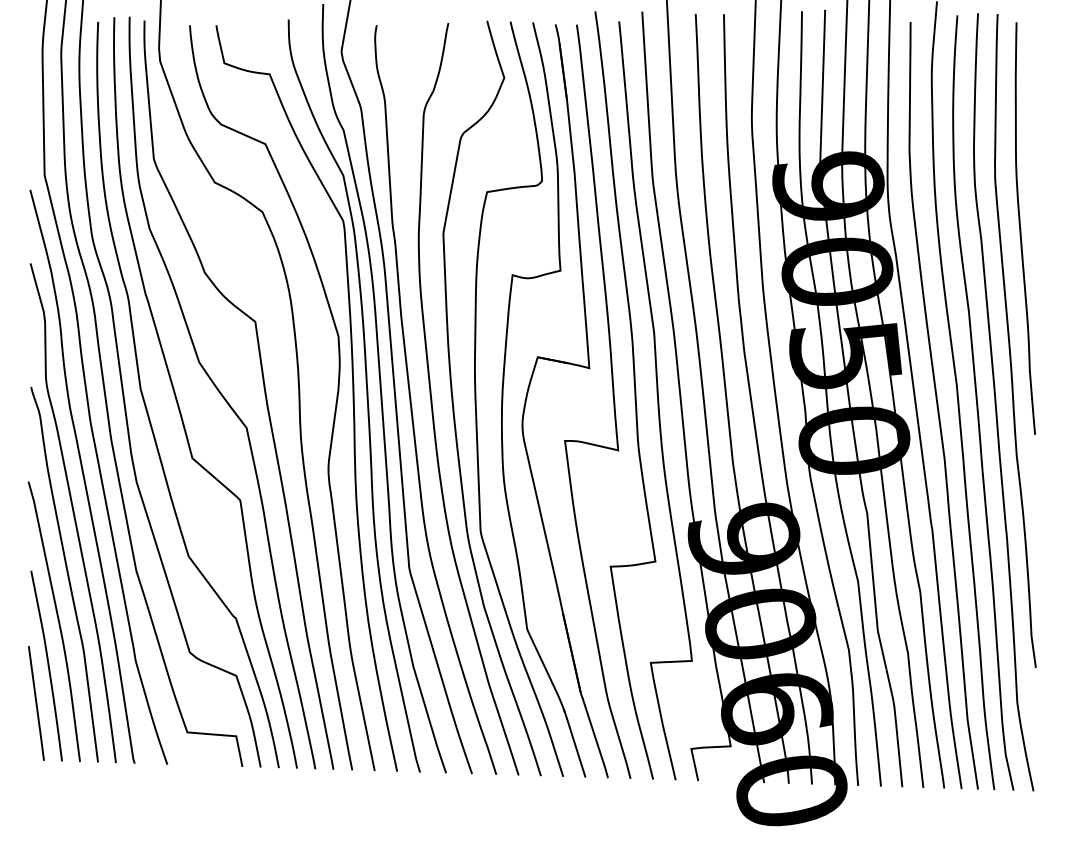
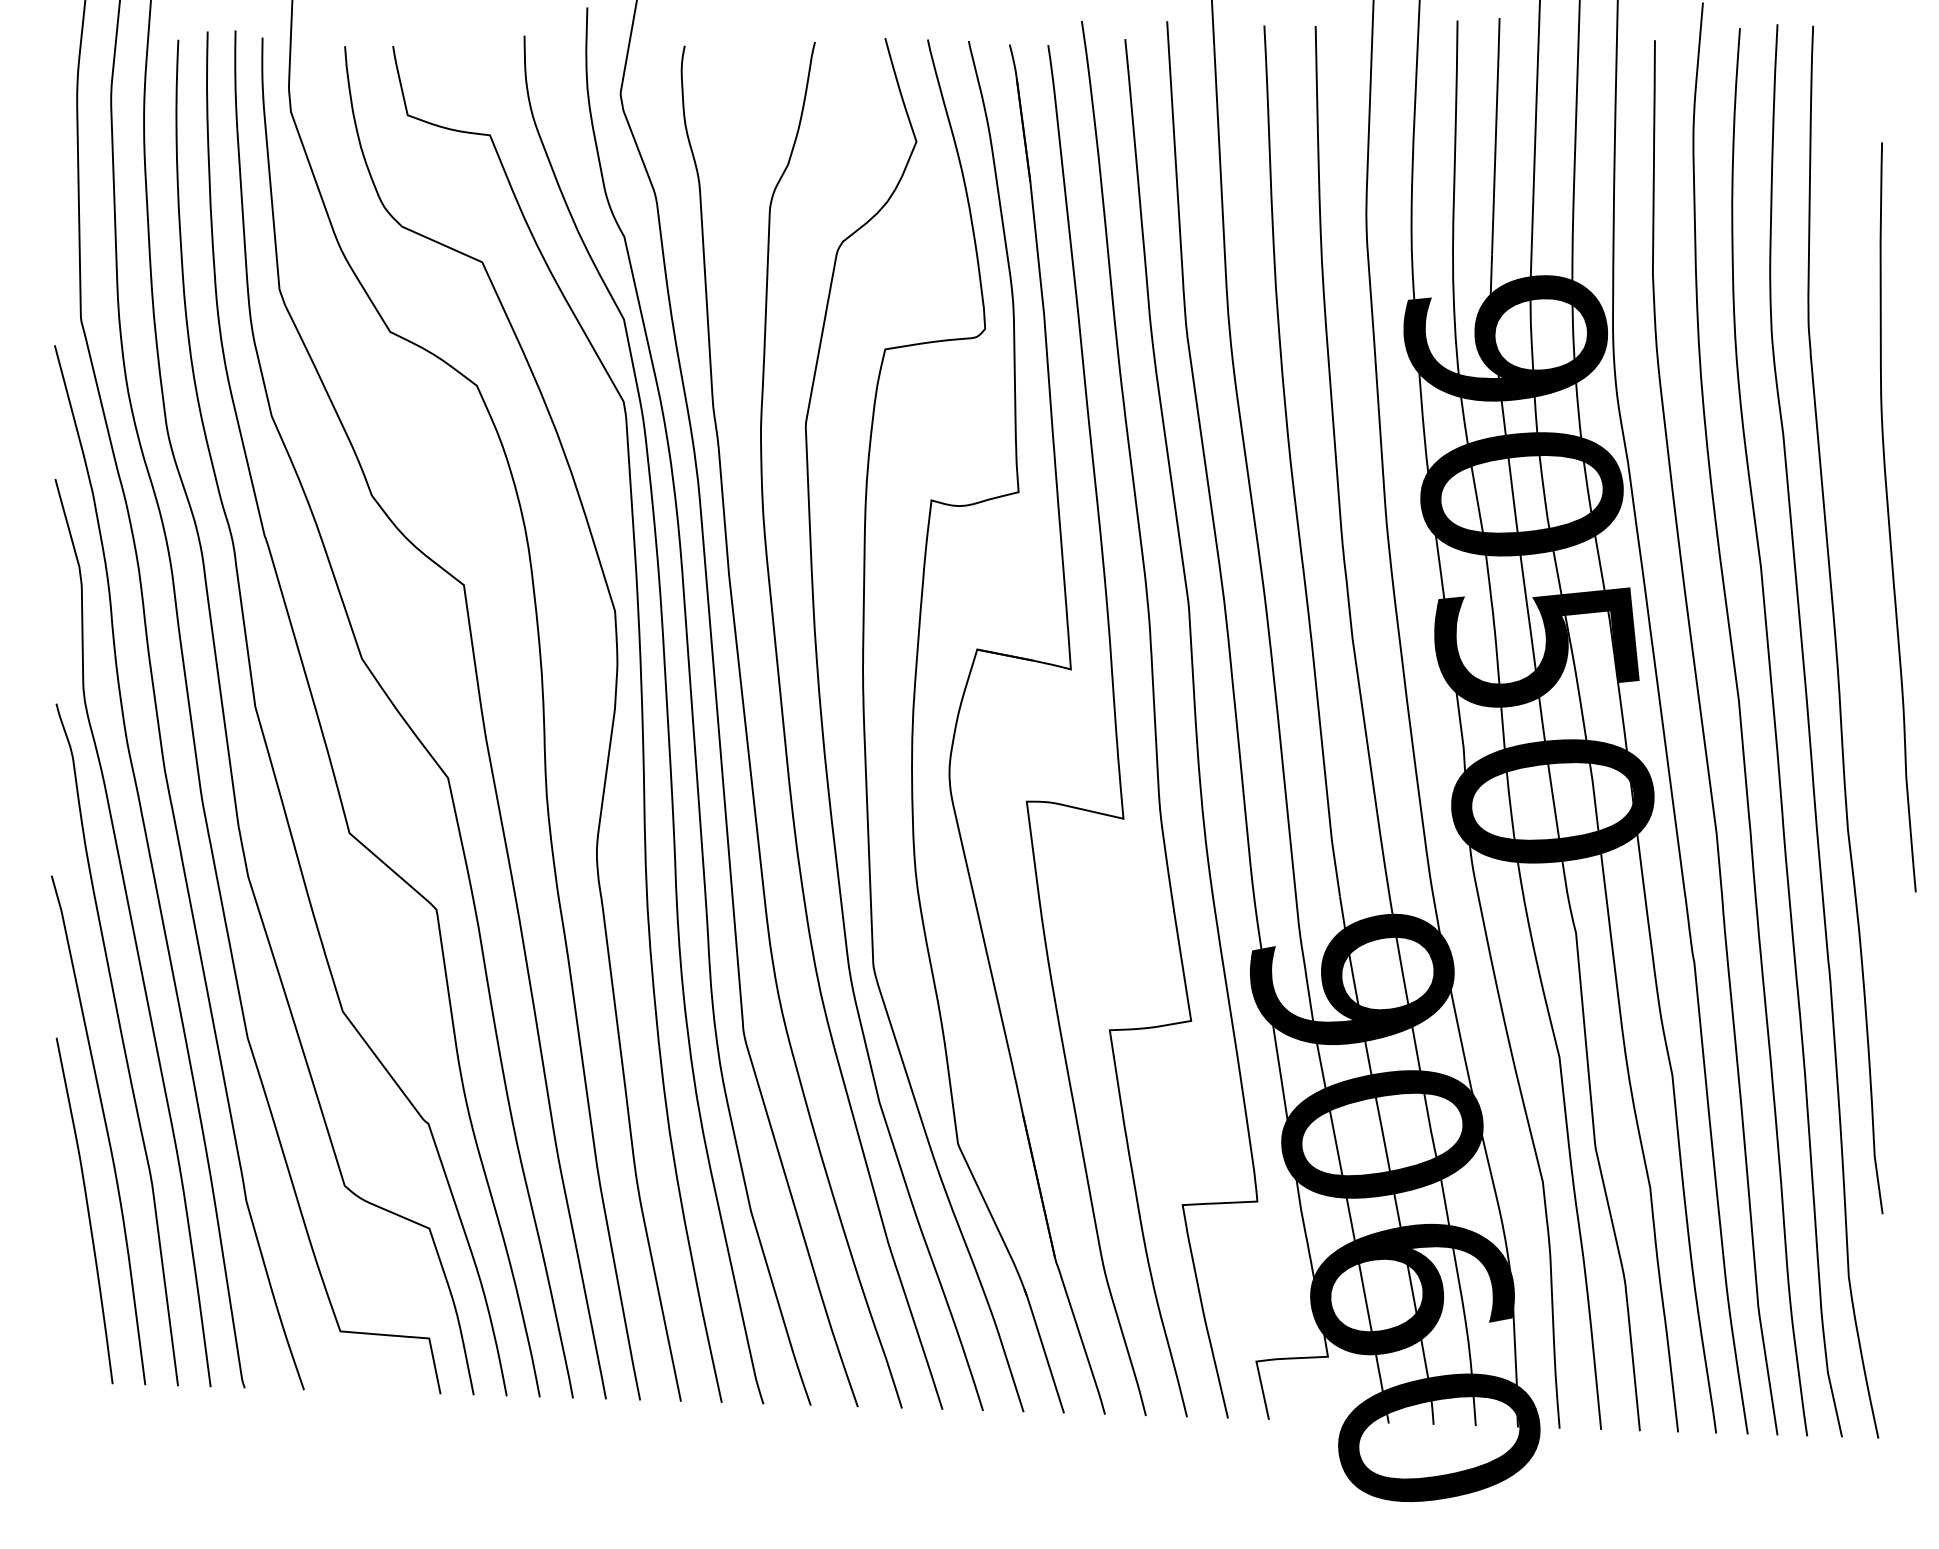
curve: (1021, 228) -> (1891, 517), moved
line: (36, 703) -> (66, 1278), removed

